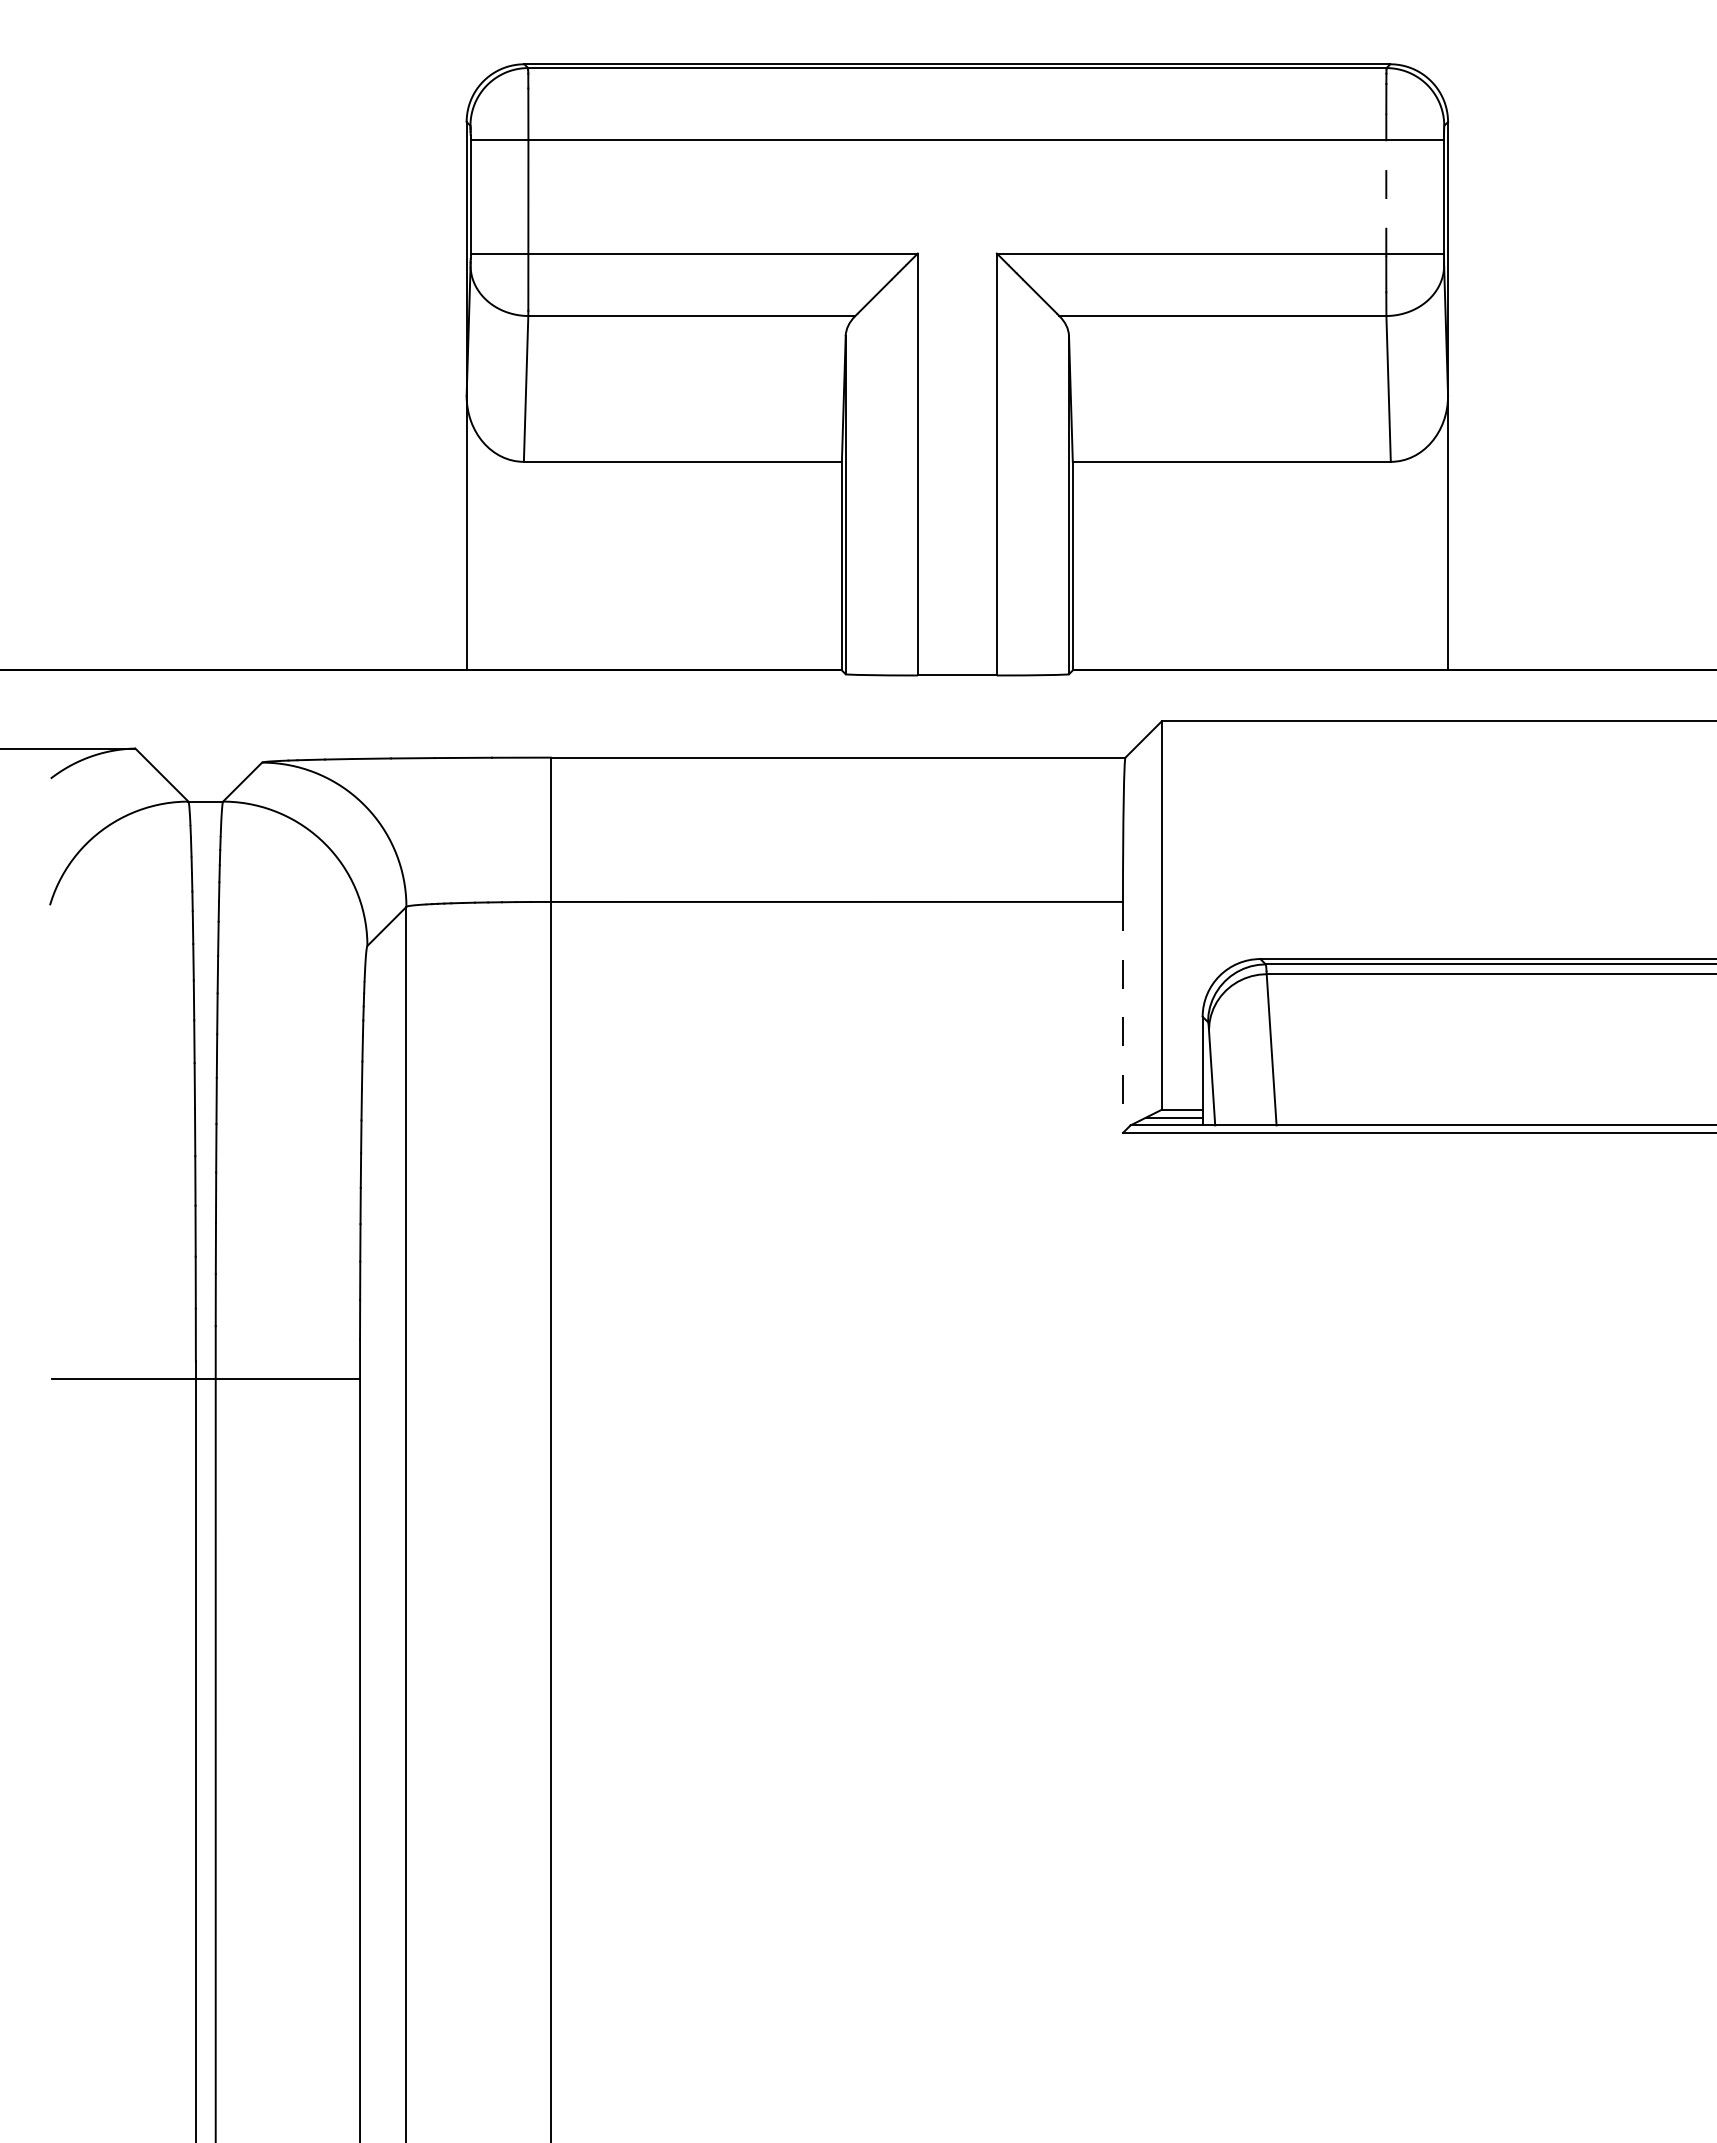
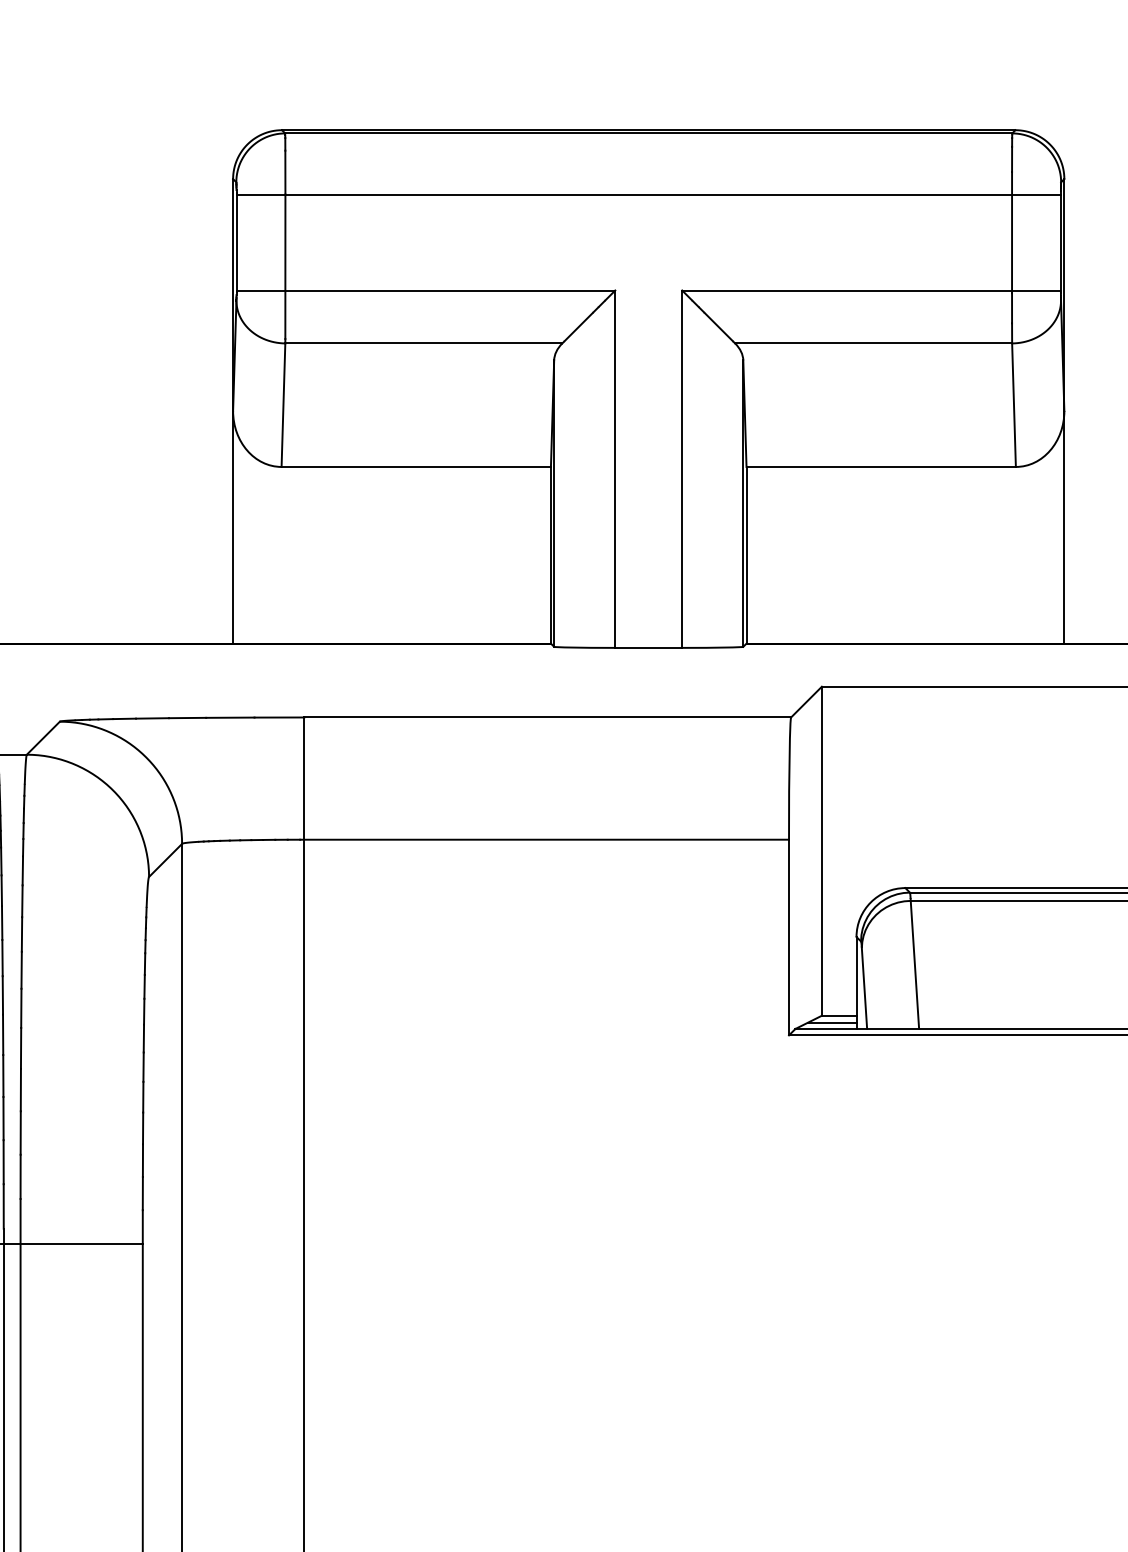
line: (1386, 184) -> (1012, 232), dashed -> solid
line: (1122, 1017) -> (788, 937), dashed -> solid

